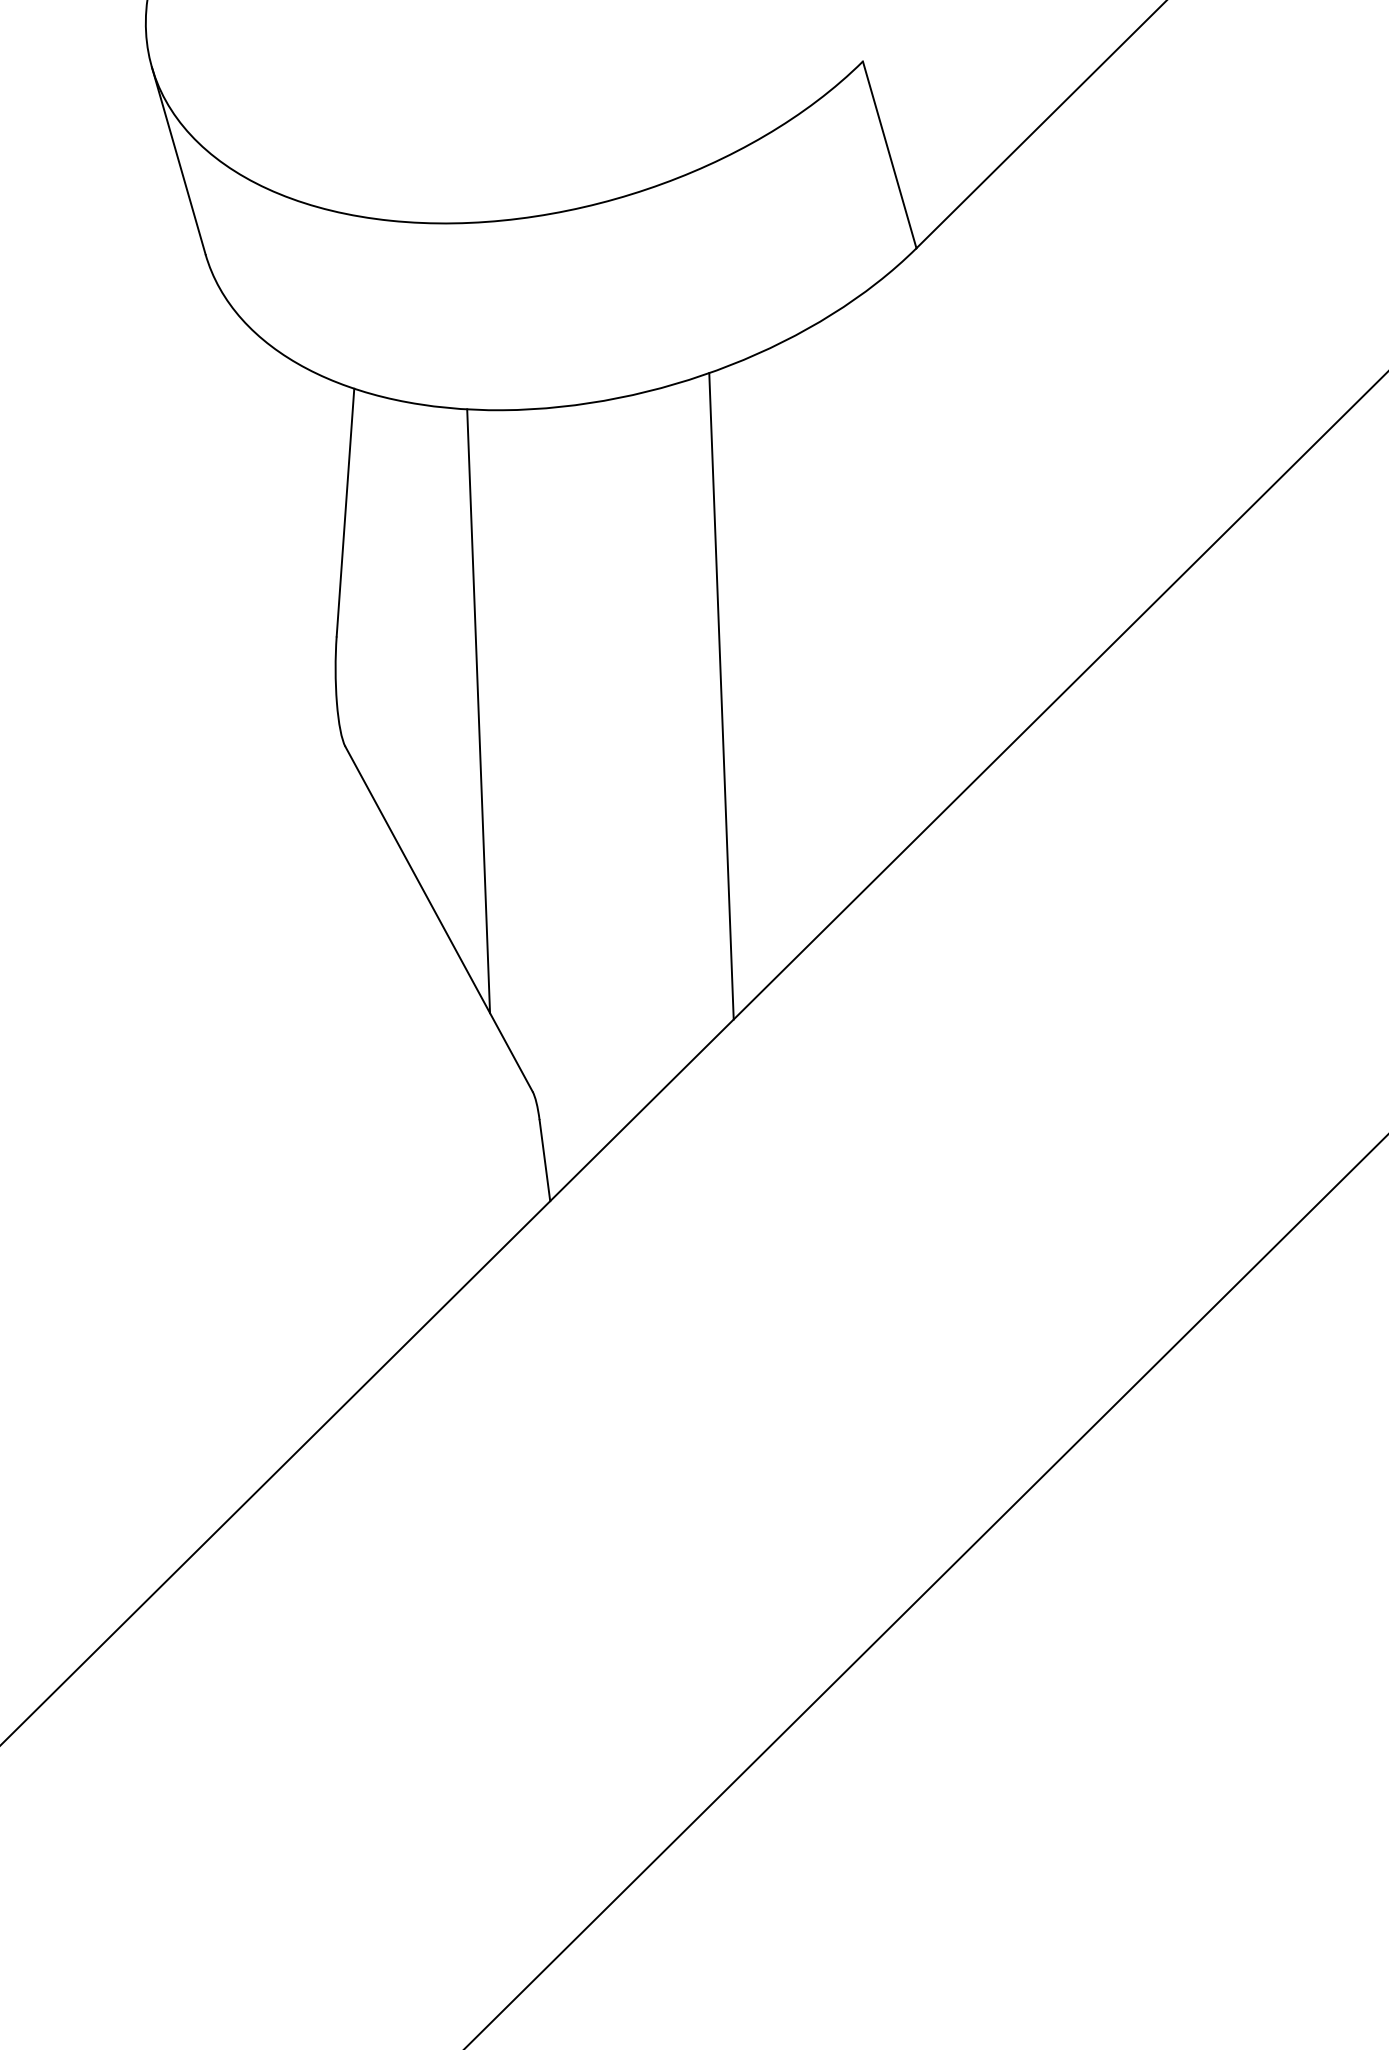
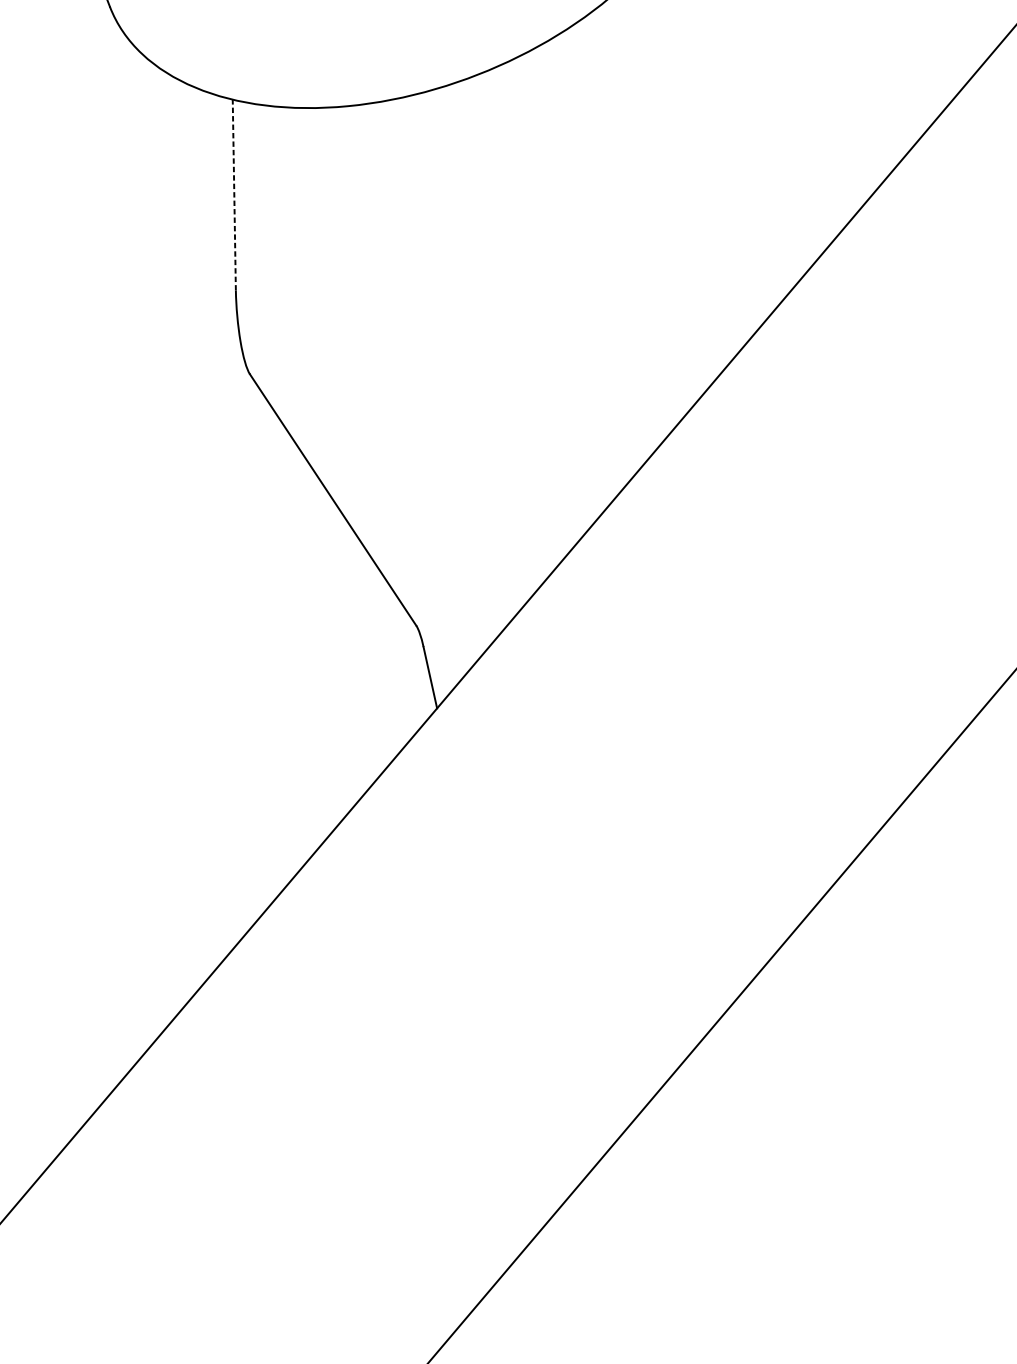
line: (345, 512) -> (234, 195), solid -> dashed
line: (721, 696) -> (534, 310), removed
line: (478, 711) -> (349, 338), removed

